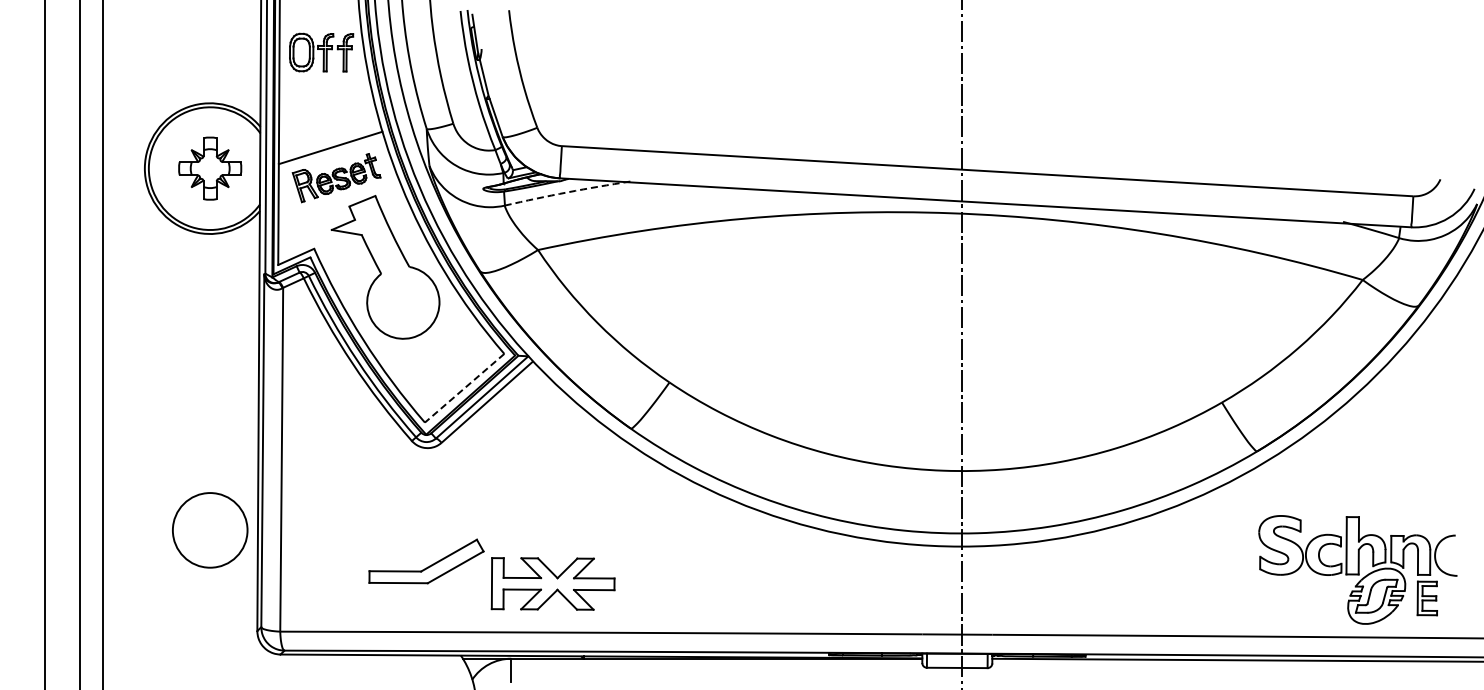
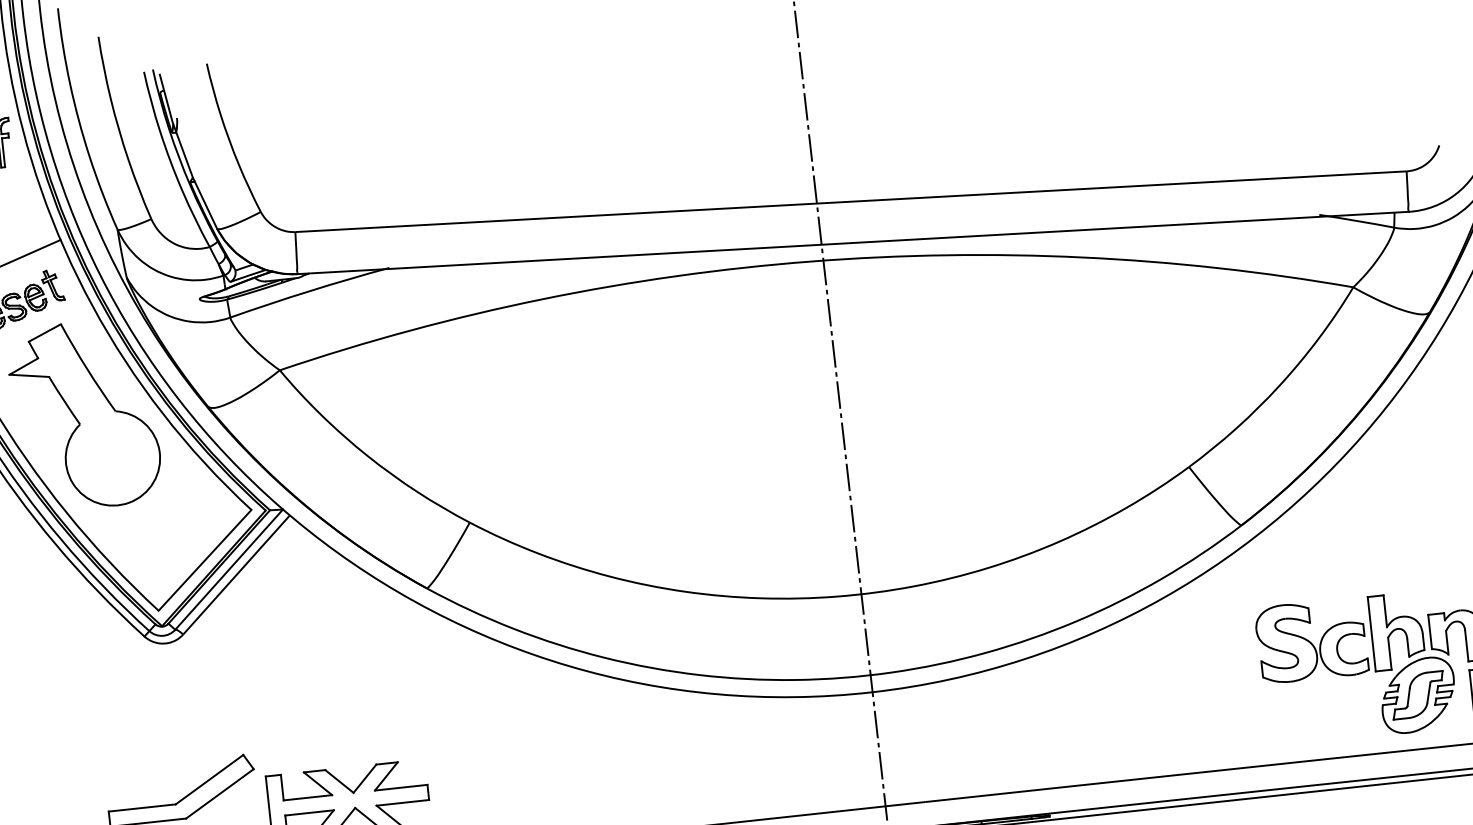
arc: (567, 192) -> (309, 291), dashed -> solid
line: (464, 388) -> (204, 560), dashed -> solid

